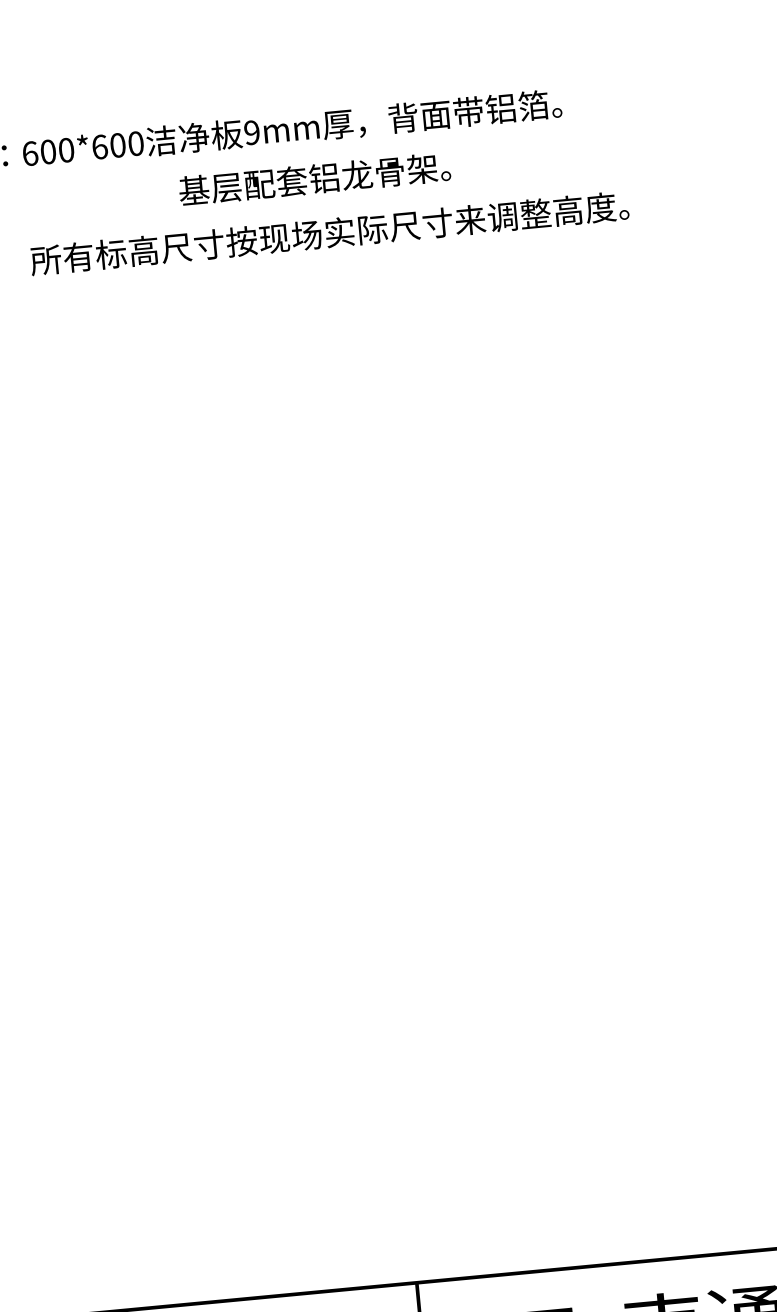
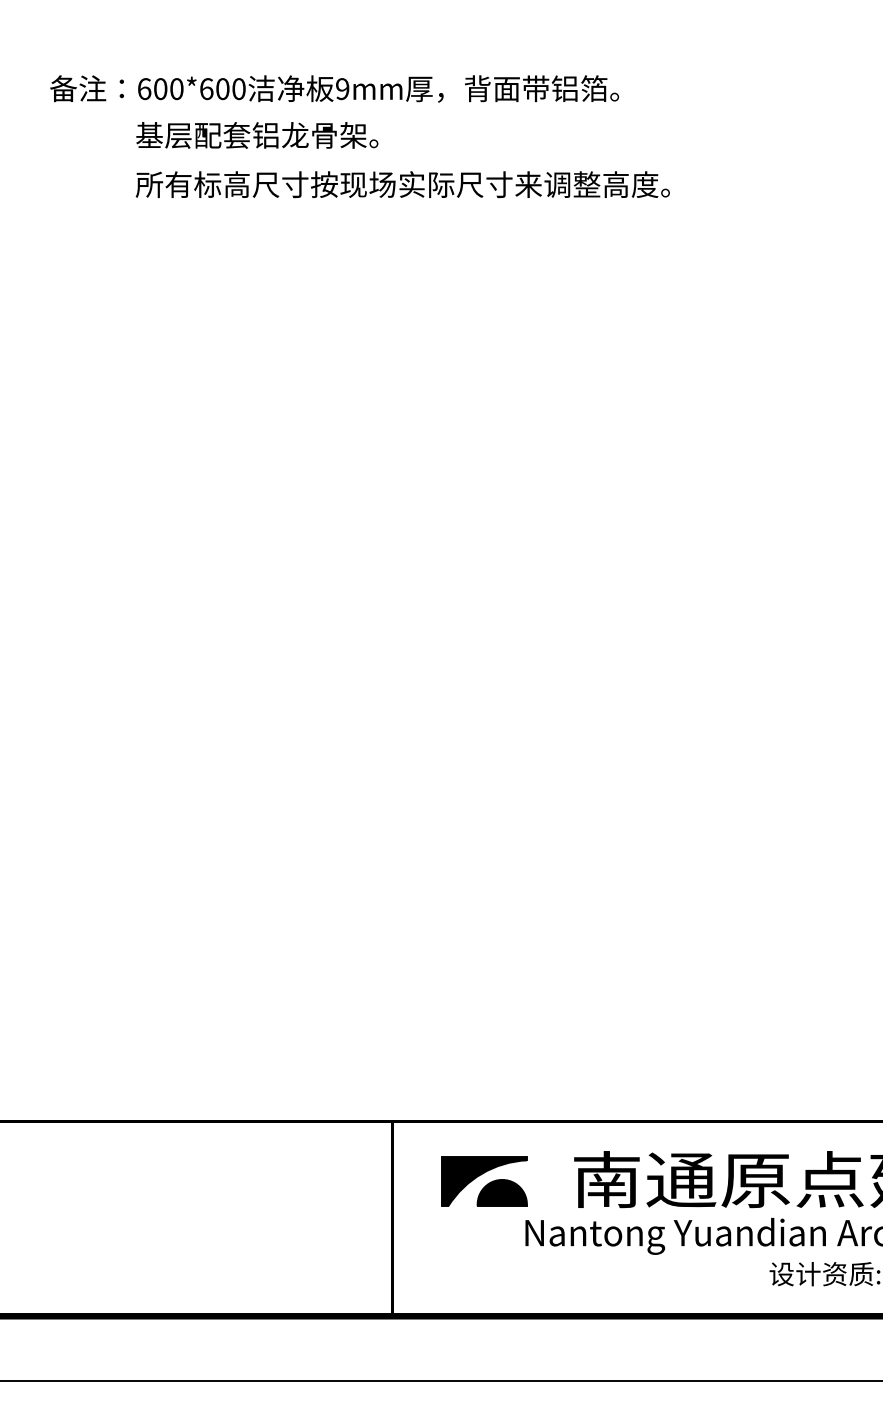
text: (315, 179) -> (257, 135), moved

